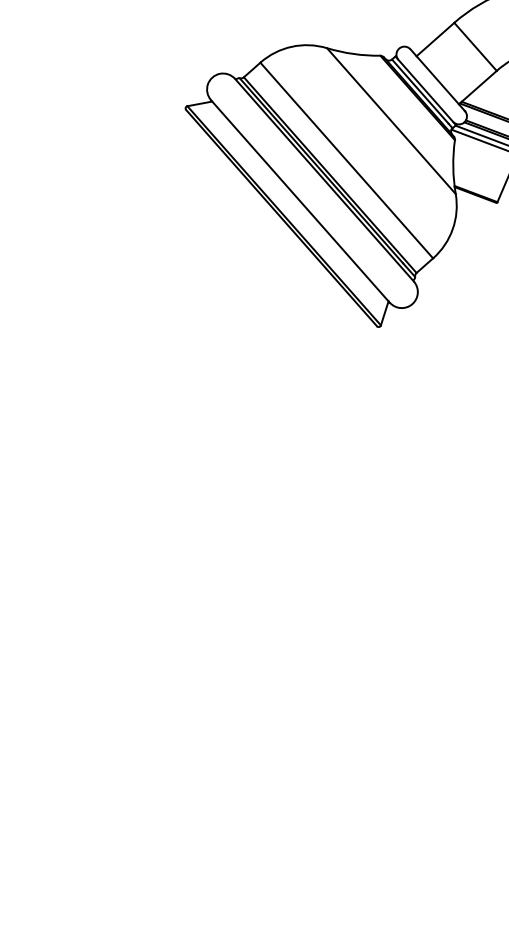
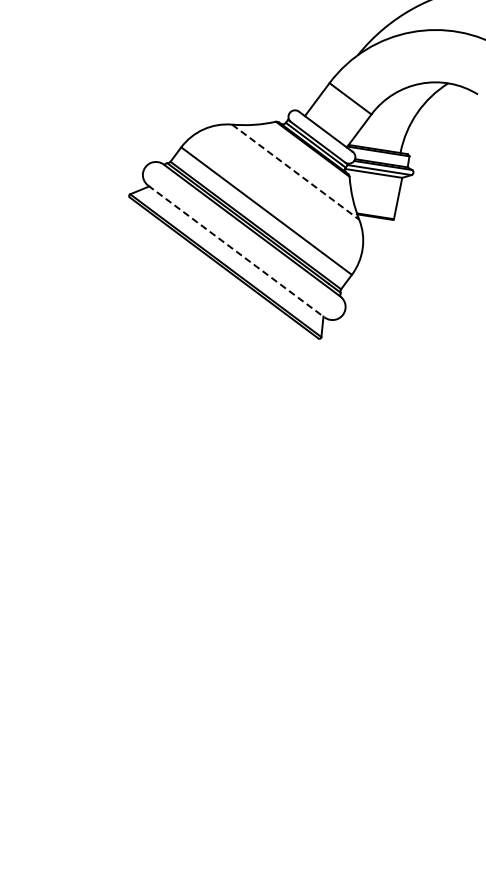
line: (392, 121) -> (296, 172), solid -> dashed
line: (300, 201) -> (236, 251), solid -> dashed

